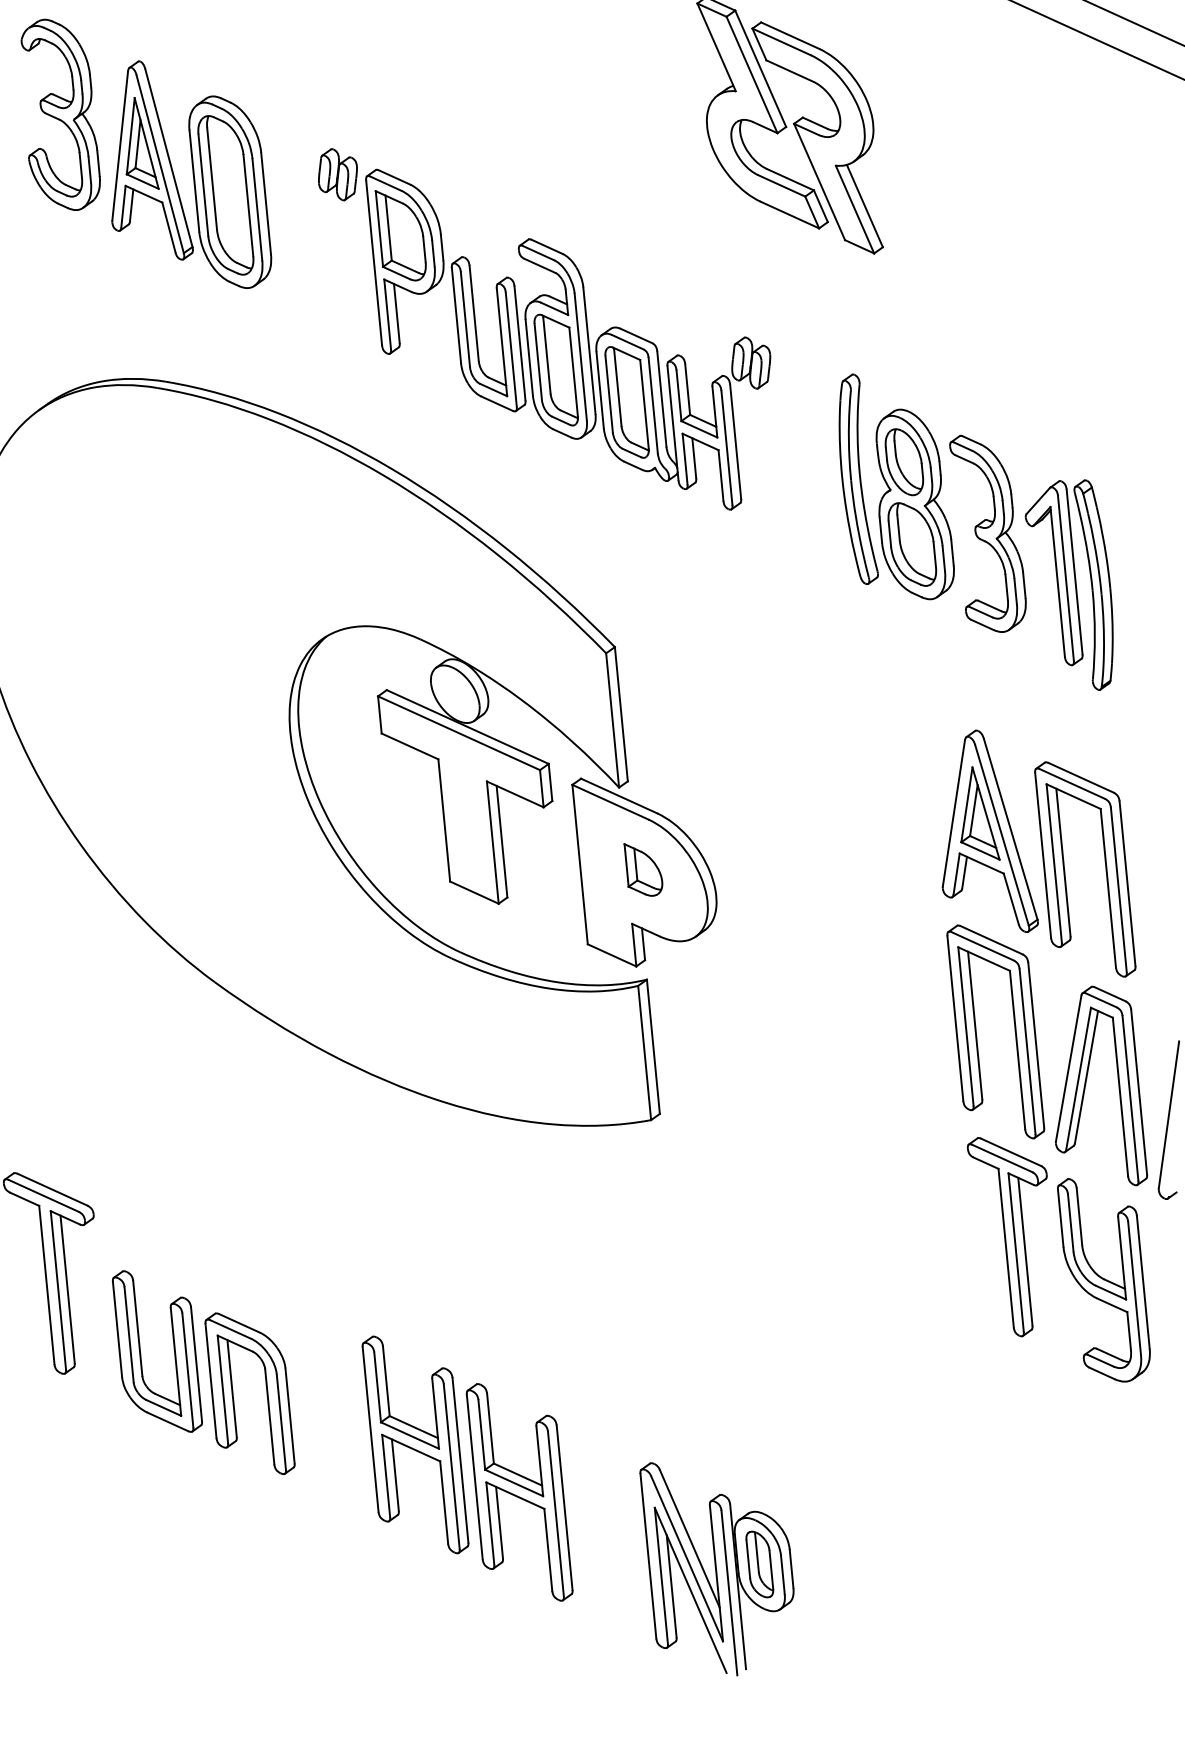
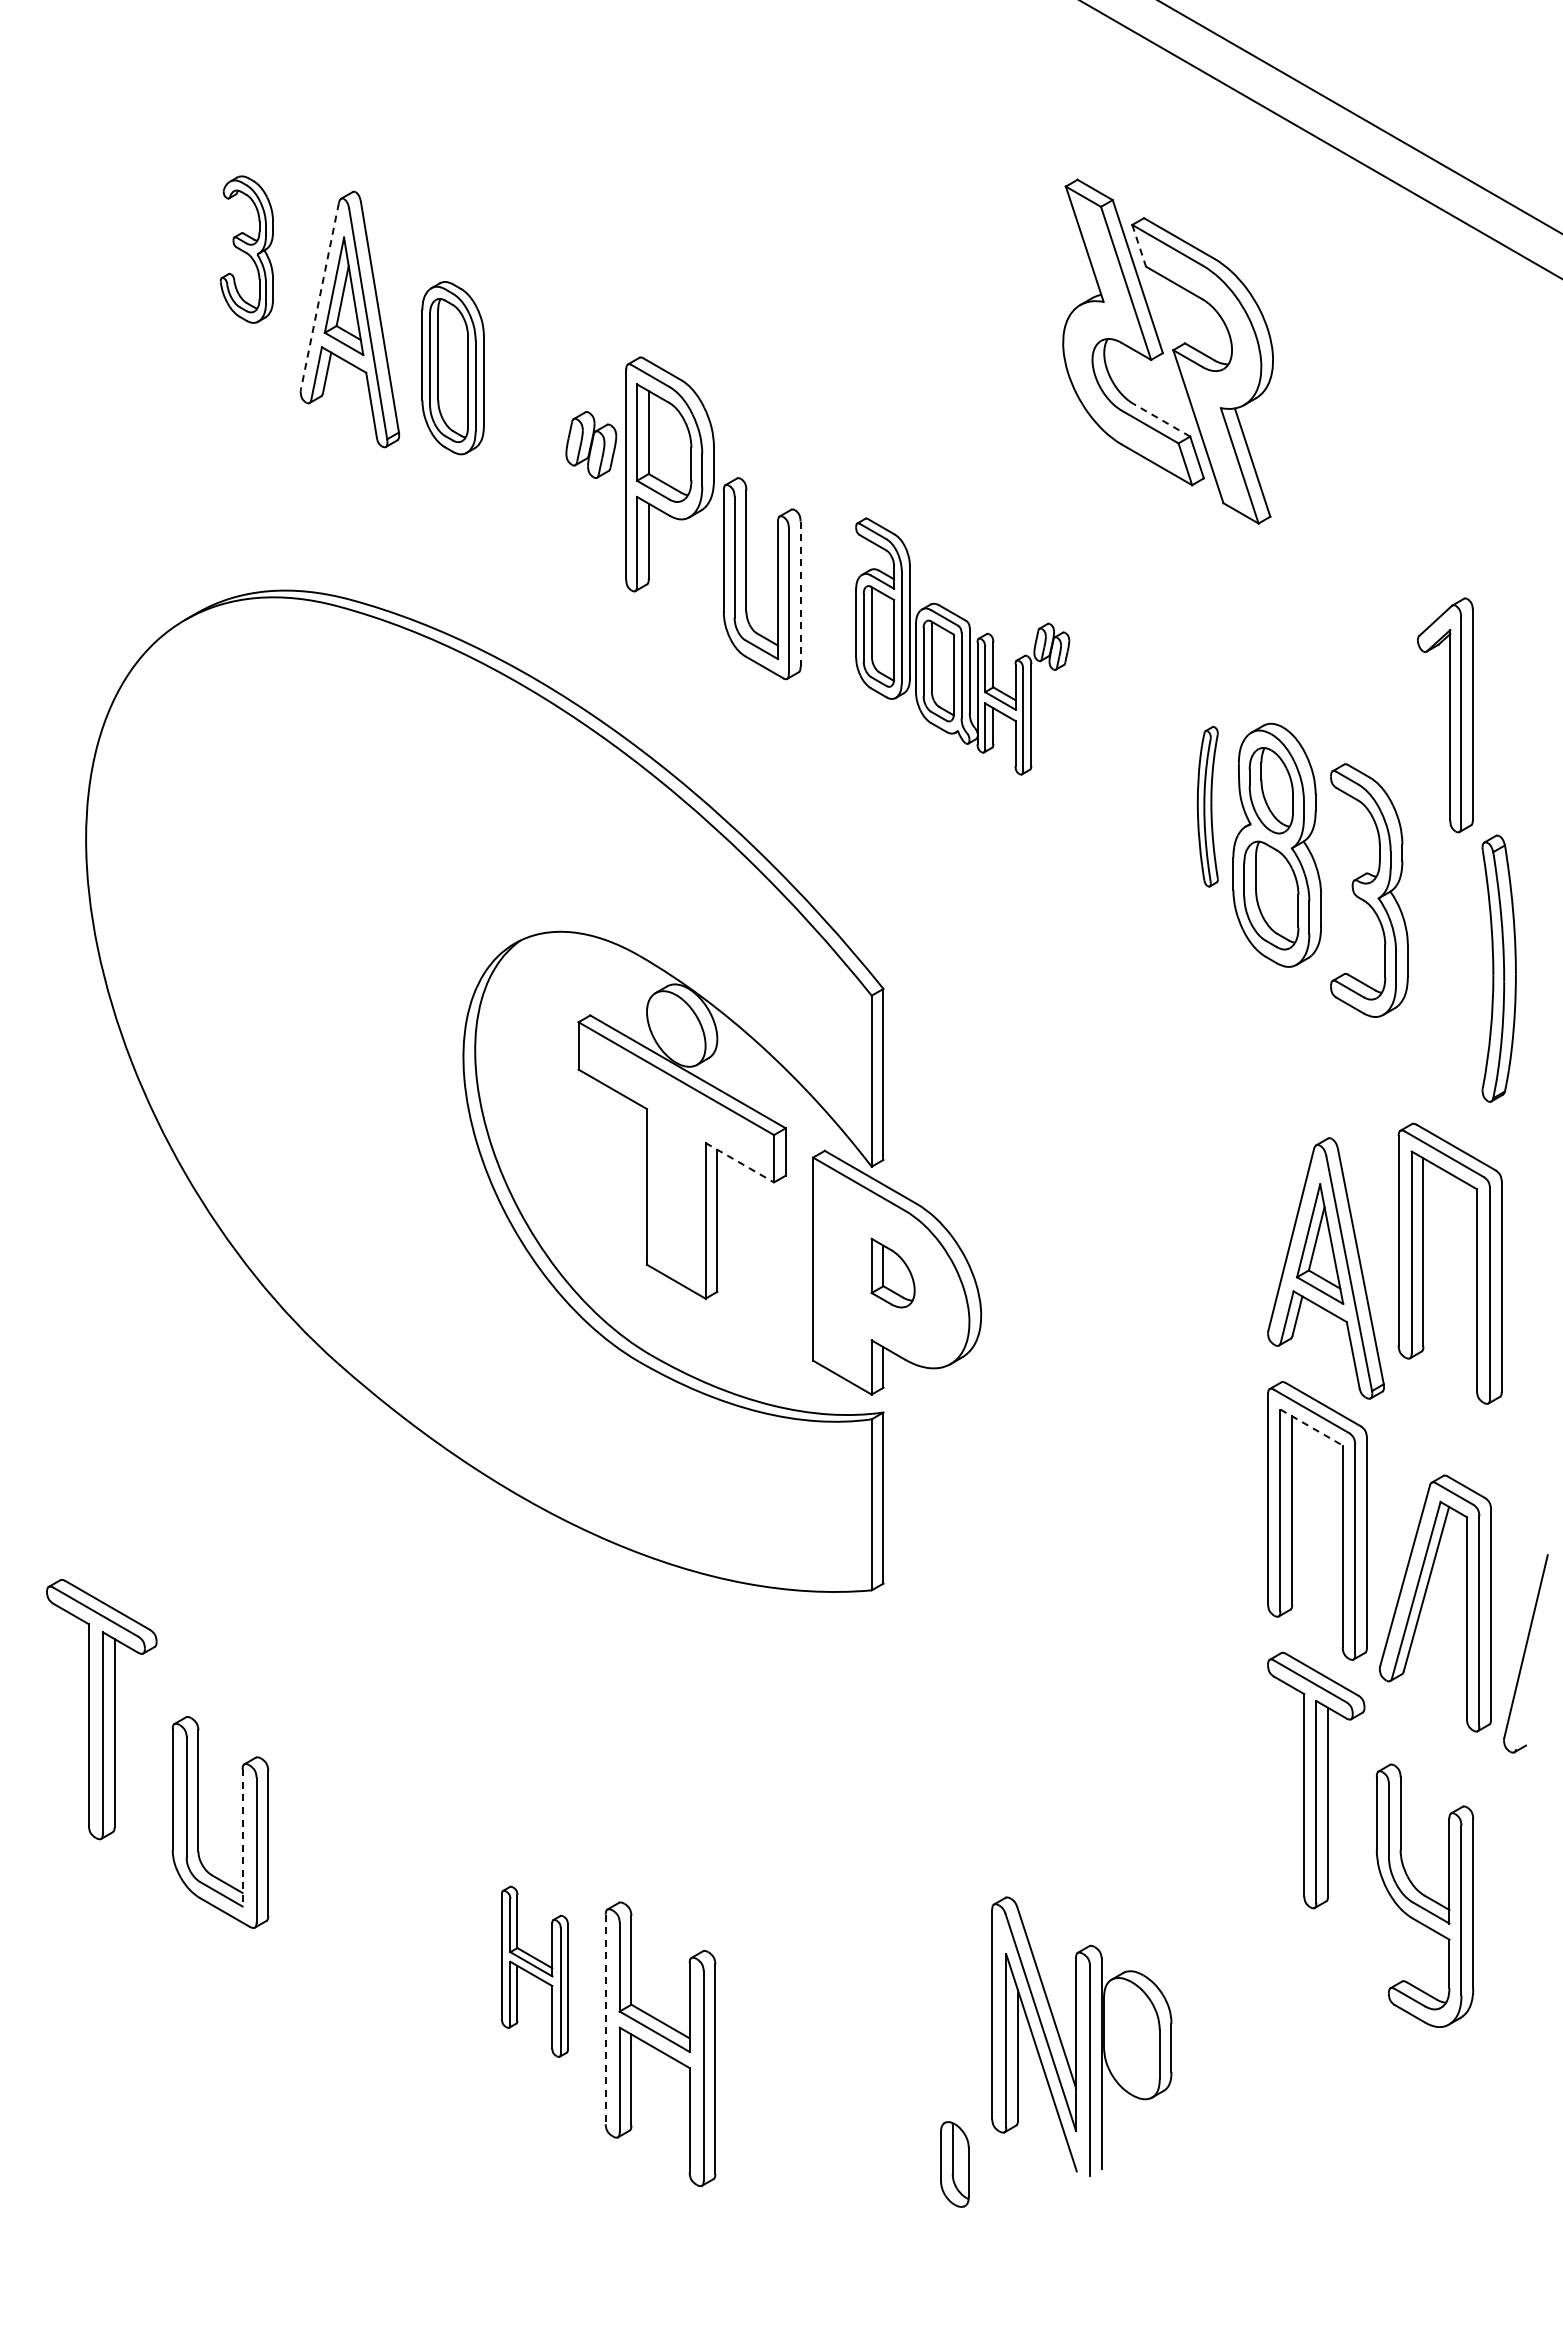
line: (759, 44) -> (1139, 245), solid -> dashed
part: (59, 114) -> (246, 249), size x0.6
line: (119, 146) -> (319, 296), solid -> dashed
part: (338, 174) -> (591, 444), moved
line: (790, 179) -> (1161, 420), solid -> dashed
part: (229, 192) -> (452, 368), size x0.7
line: (519, 343) -> (800, 594), solid -> dashed
part: (651, 372) -> (962, 646), size x0.7
part: (855, 479) -> (1207, 806), size x0.6
part: (1053, 574) -> (1445, 715), moved
line: (515, 794) -> (740, 1162), solid -> dashed
part: (1064, 871) -> (1423, 1263), moved
line: (984, 959) -> (1311, 1427), solid -> dashed
part: (1104, 1279) -> (1424, 1895), moved
line: (175, 1361) -> (242, 1837), solid -> dashed
part: (232, 1395) -> (310, 1886), removed
part: (415, 1444) -> (534, 1971), size x0.6
line: (474, 1477) -> (605, 2019), solid -> dashed
part: (720, 1566) -> (1081, 2036), moved

